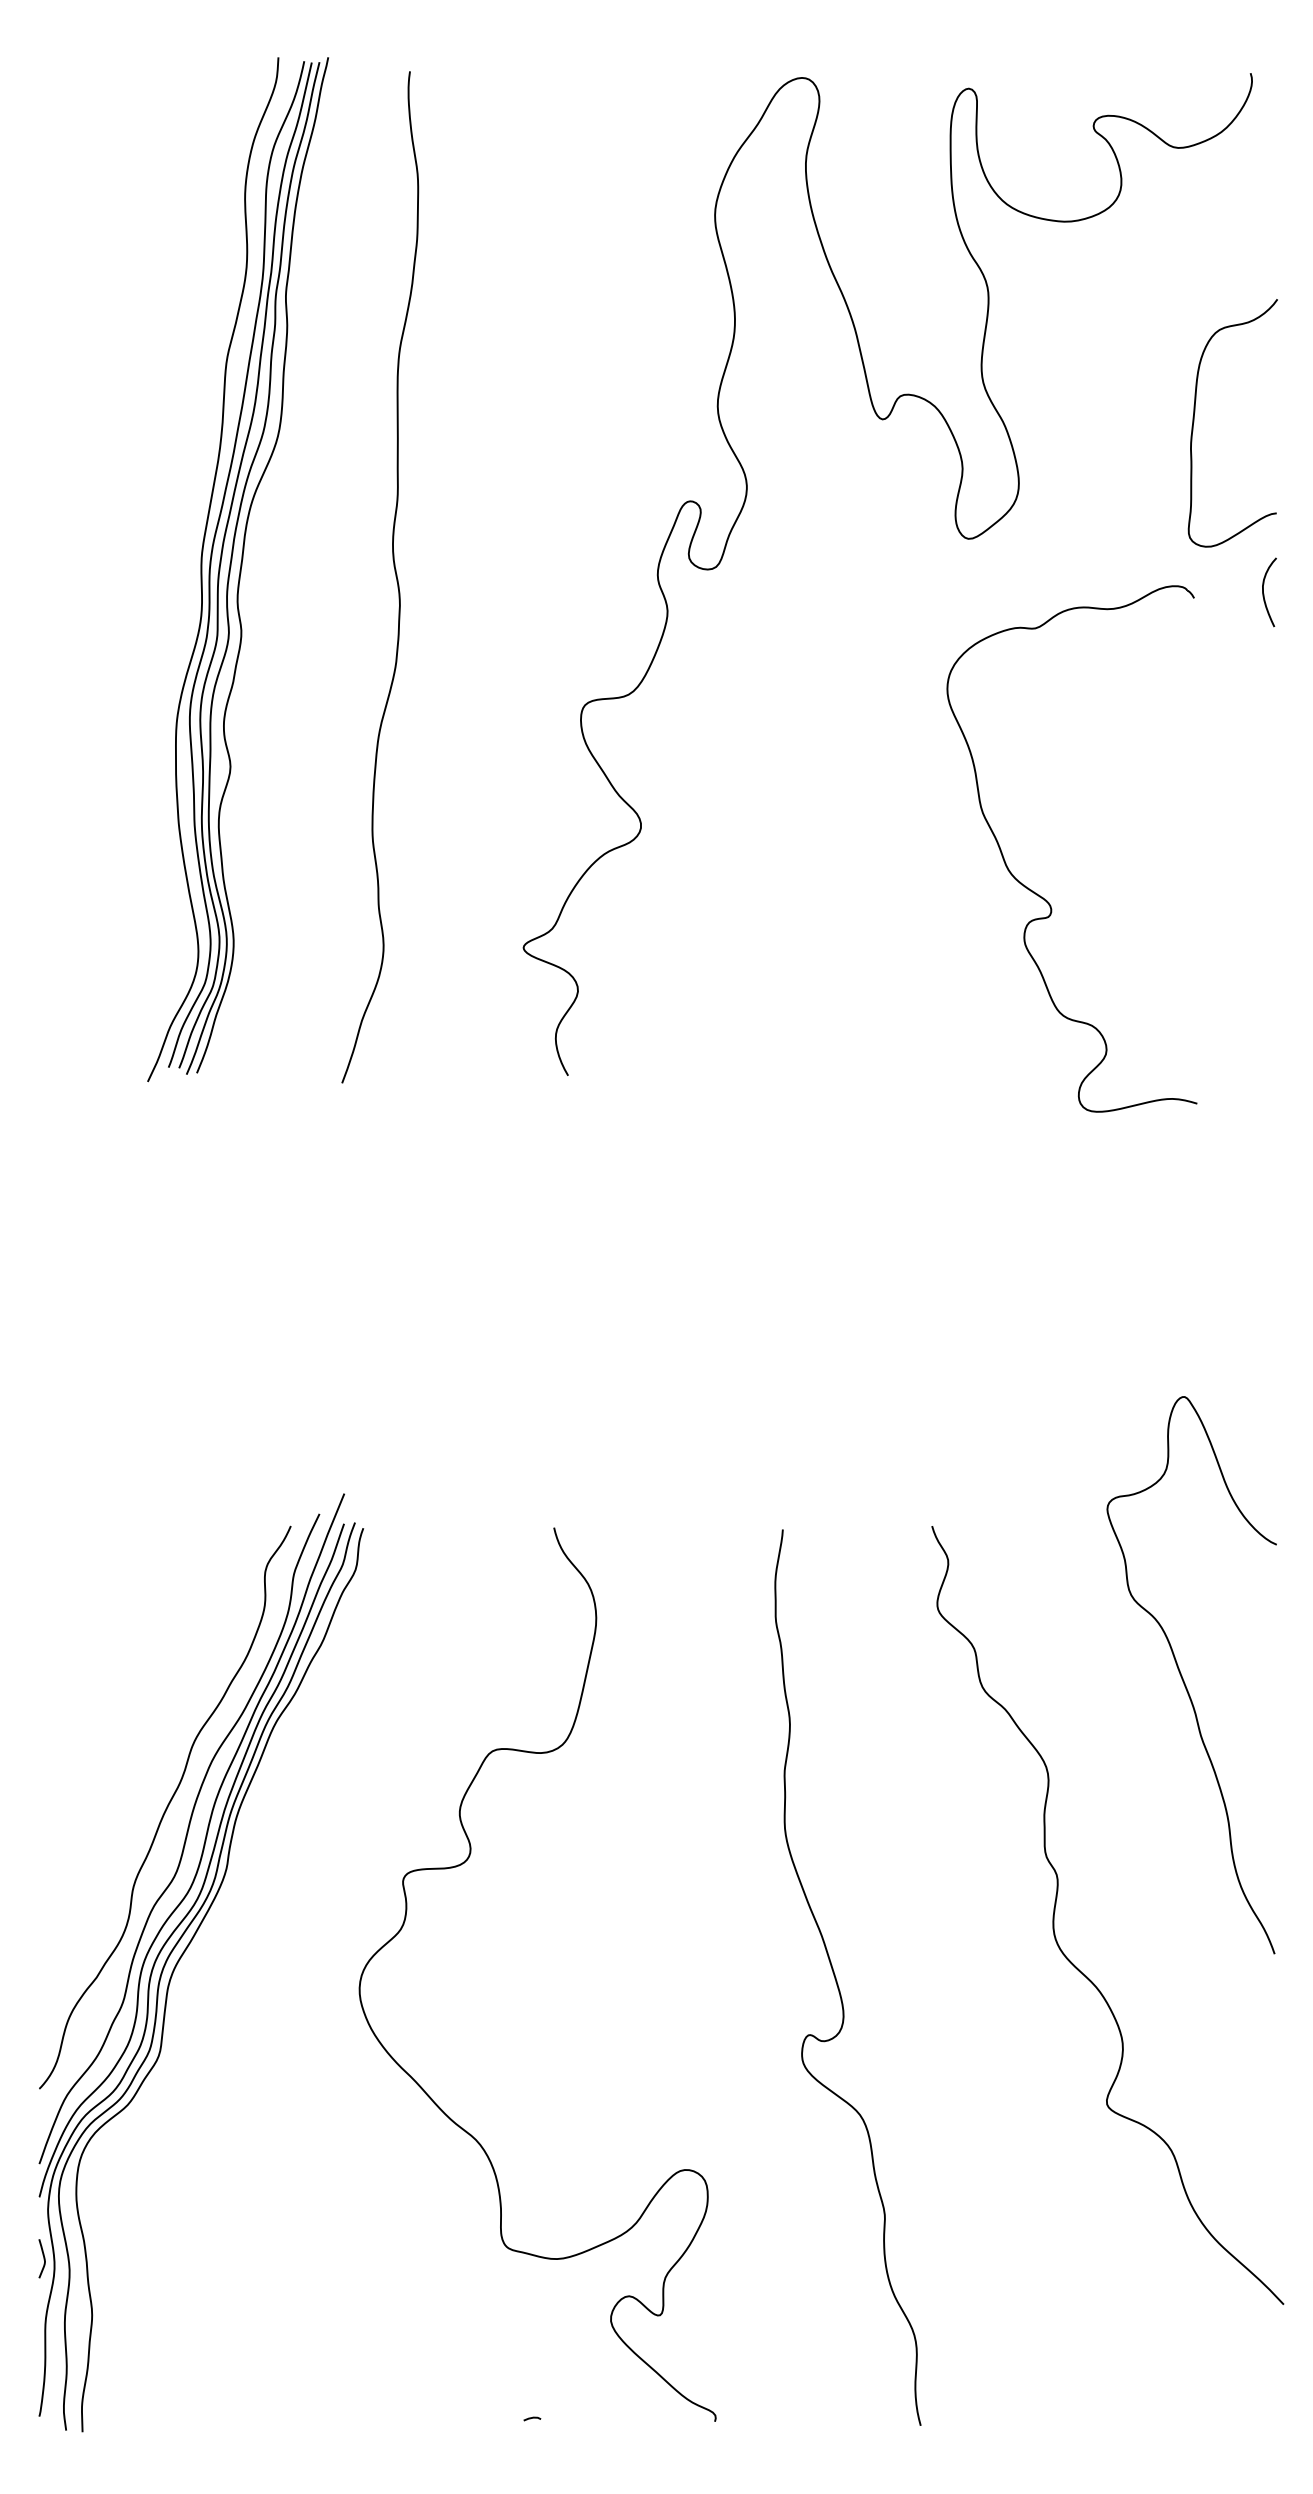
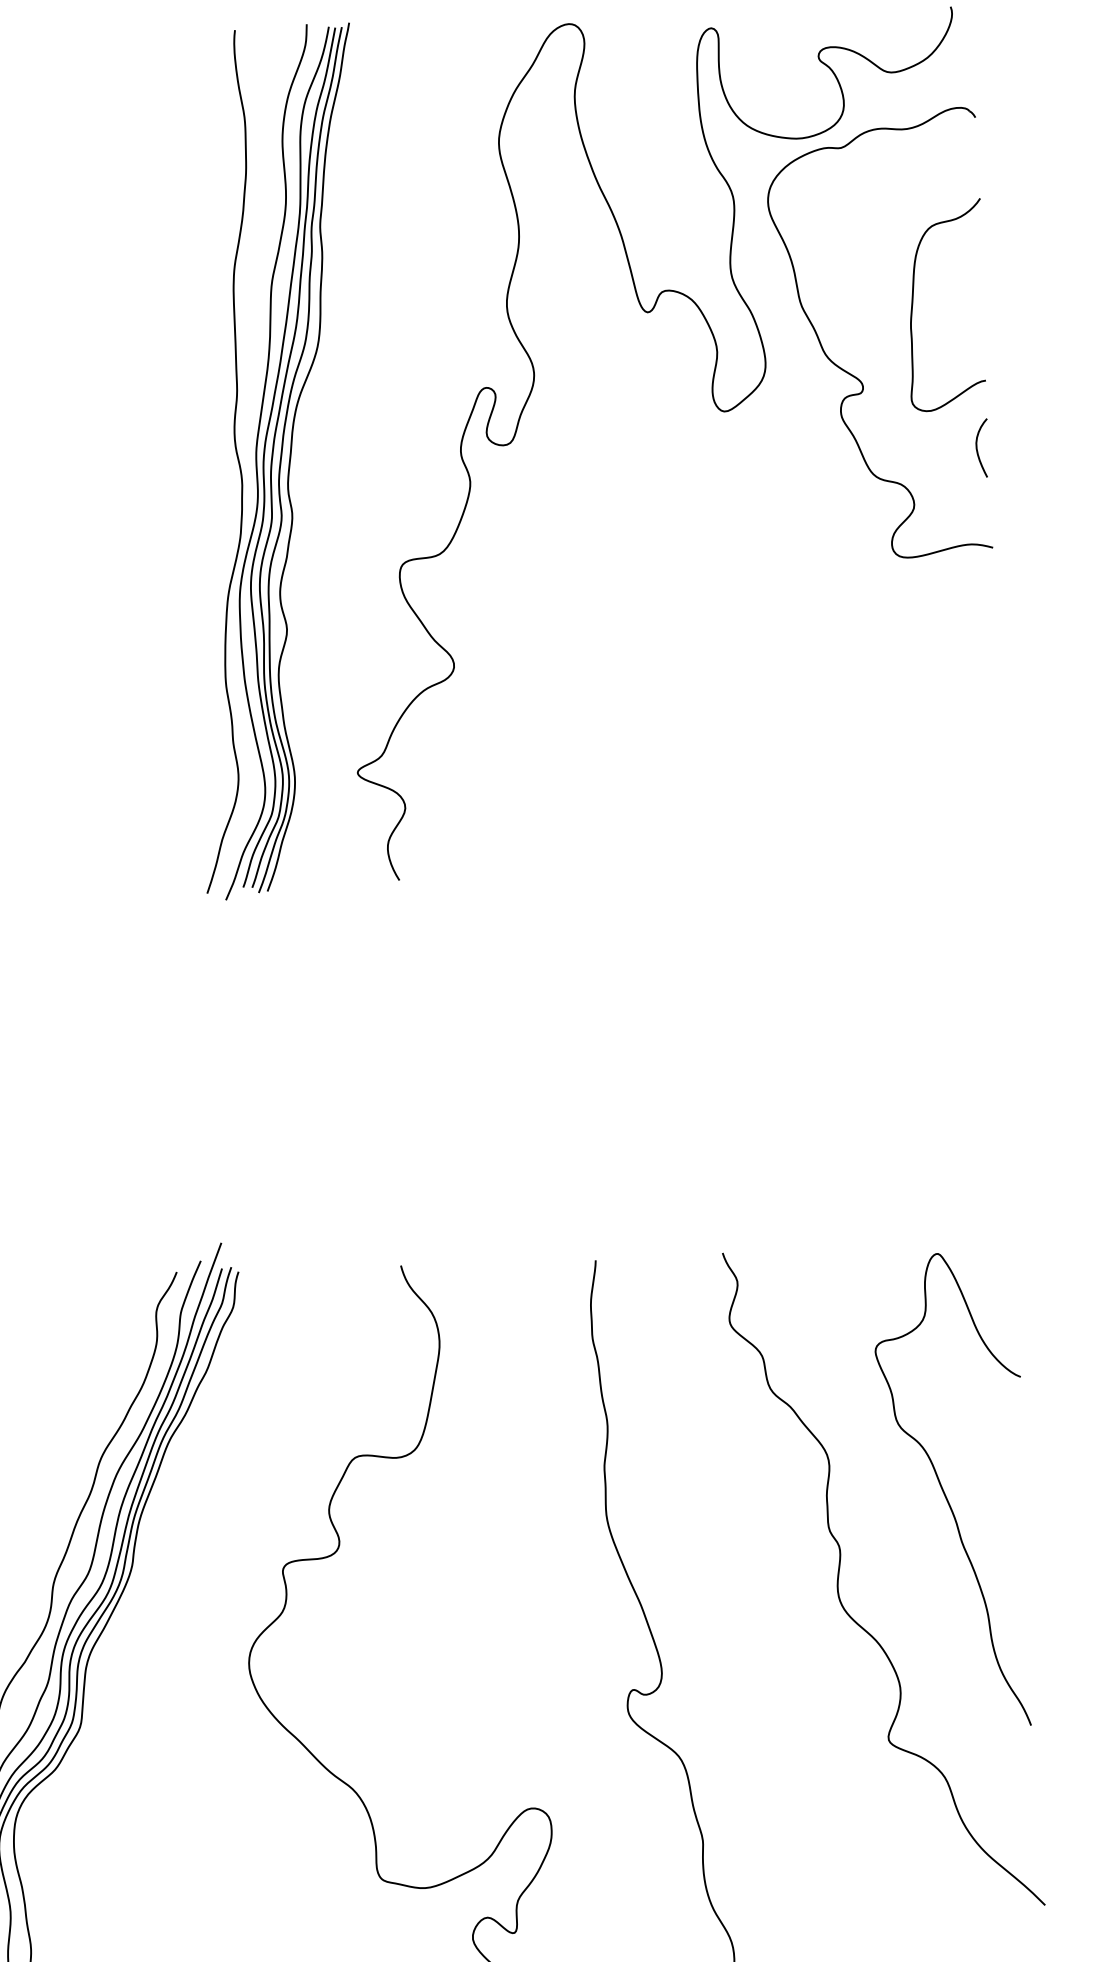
part: (238, 569) -> (287, 461), moved
part: (1042, 896) -> (855, 375), moved
curve: (1183, 1678) -> (945, 1493), moved

